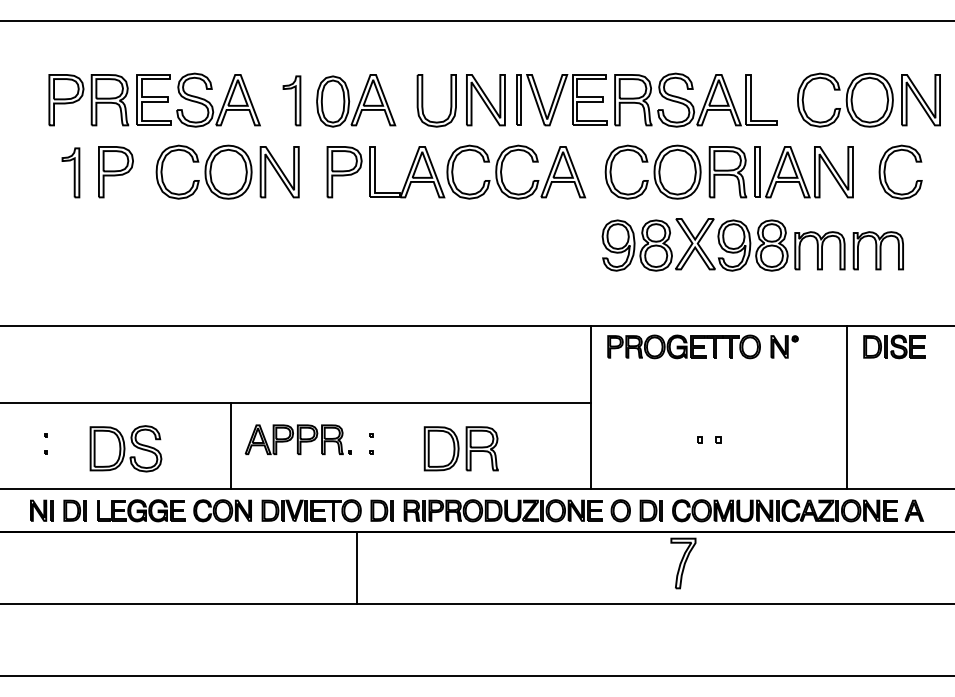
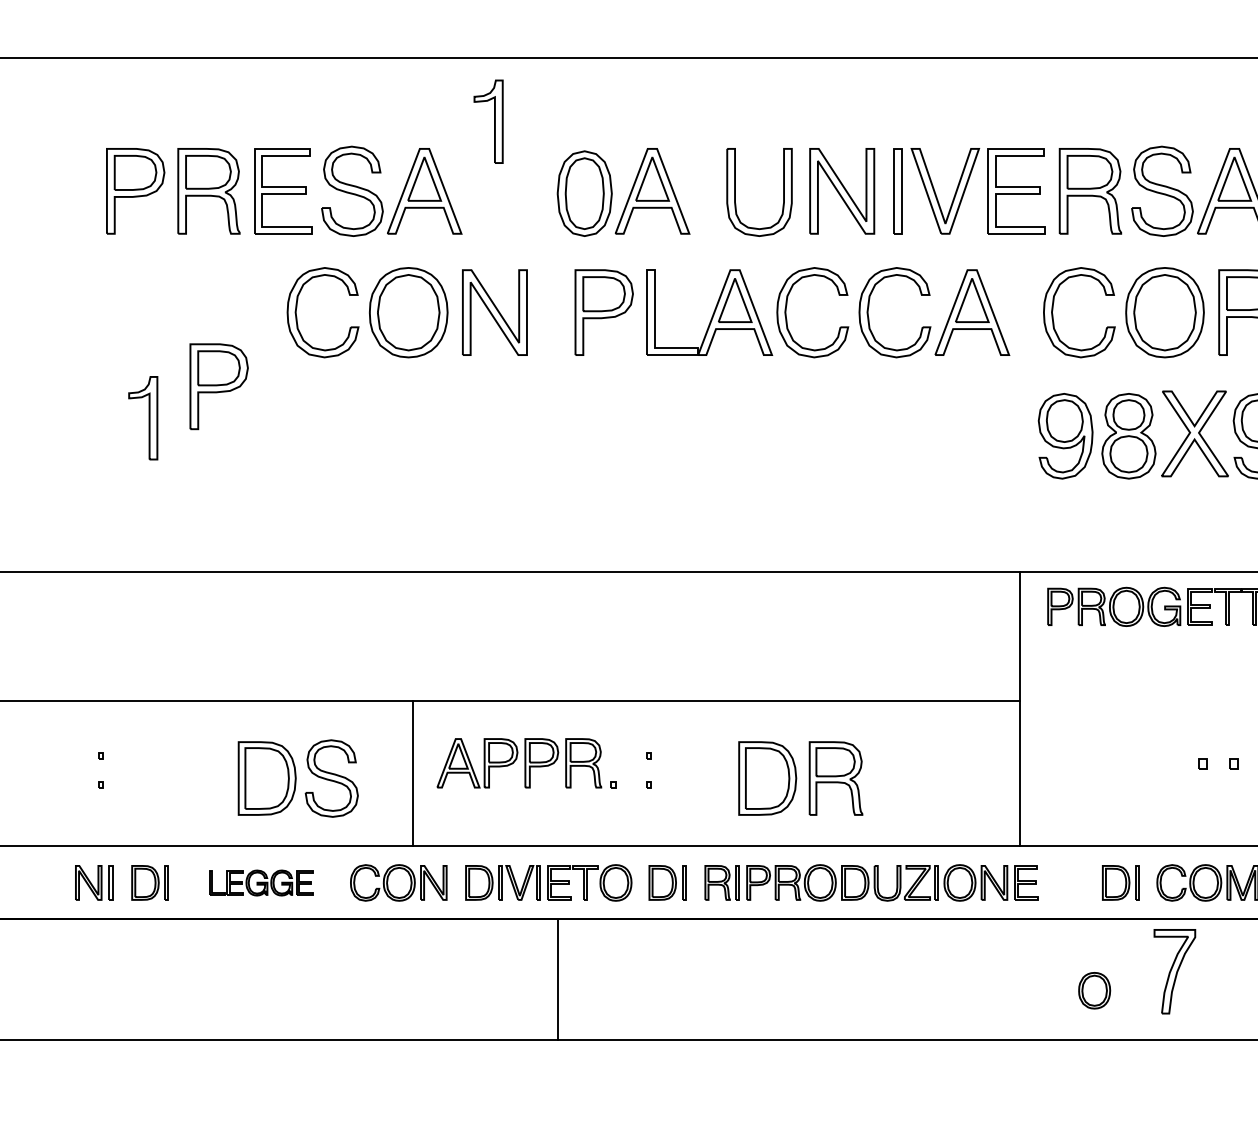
part: (291, 100) -> (487, 121), moved
part: (70, 172) -> (142, 417), moved
part: (115, 172) -> (218, 387), moved
part: (125, 448) -> (297, 778), moved
part: (141, 510) -> (262, 882), size x0.7
part: (620, 510) -> (1094, 990), moved
line: (357, 568) -> (558, 980), moved

